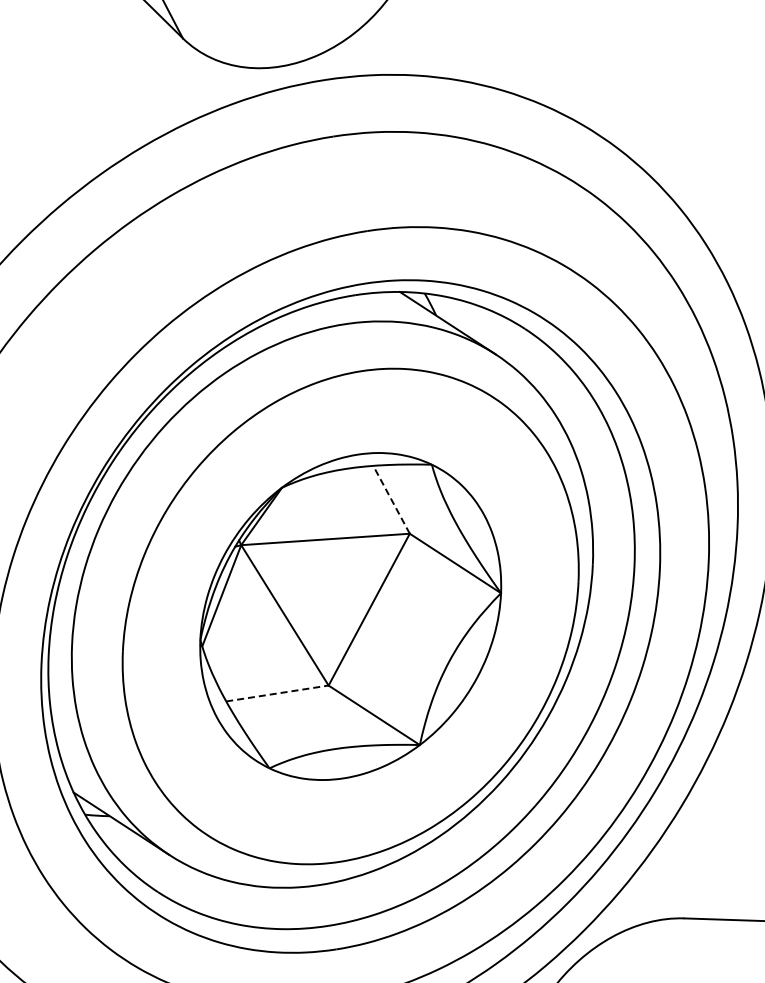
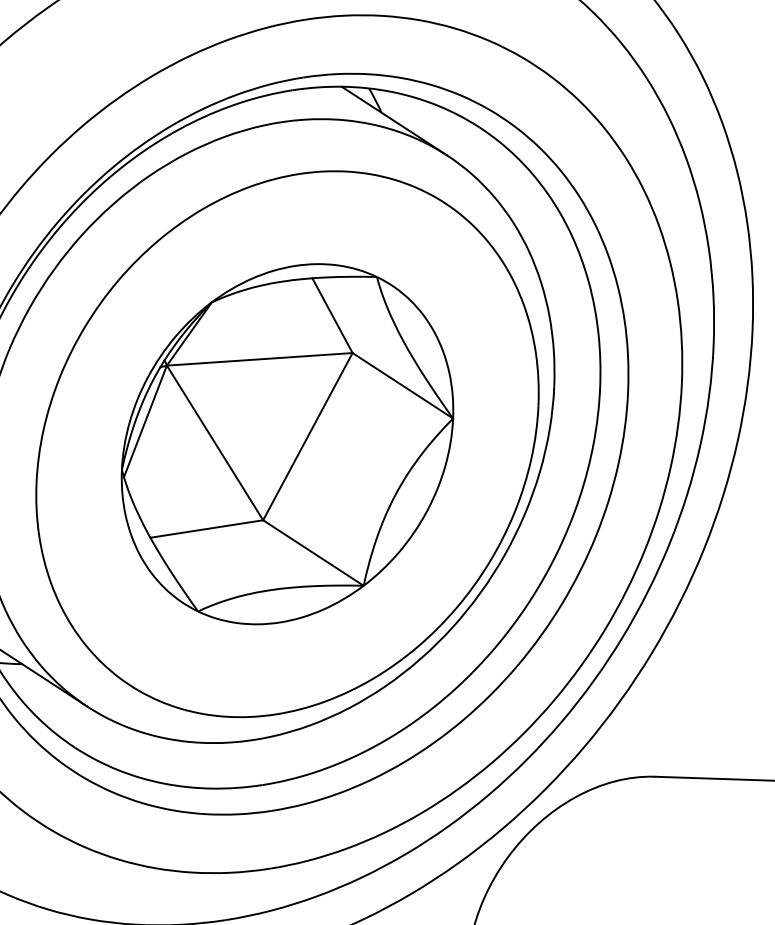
line: (391, 499) -> (332, 315), dashed -> solid
line: (277, 693) -> (206, 529), dashed -> solid

